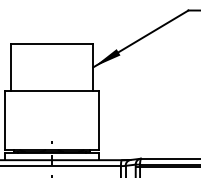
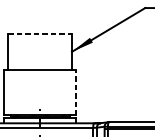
line: (52, 43) -> (40, 33), solid -> dashed
line: (99, 120) -> (76, 92), solid -> dashed

